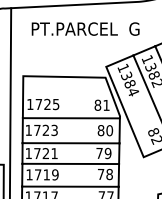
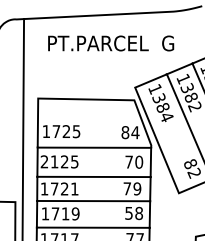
text: (106, 105) -> (135, 132), 81 -> 84
text: (41, 130) -> (59, 161), 1723 -> 2125
text: (100, 130) -> (128, 161), 80 -> 70
text: (100, 174) -> (128, 213), 78 -> 58

